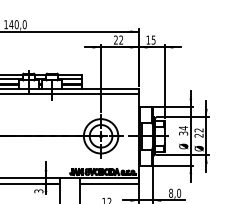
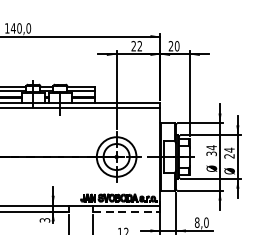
text: (150, 39) -> (173, 45), 15 -> 20
text: (198, 130) -> (228, 150), 22 -> 24
line: (110, 183) -> (127, 211), solid -> dashed

